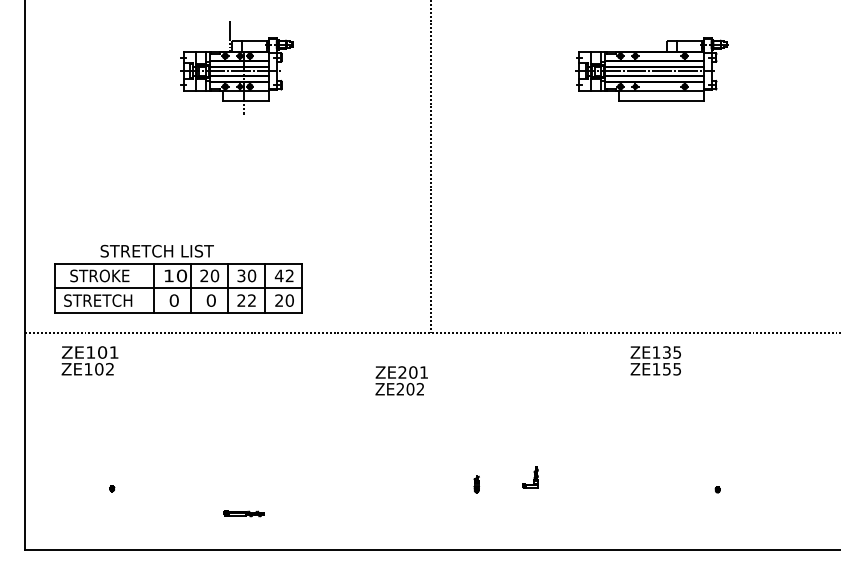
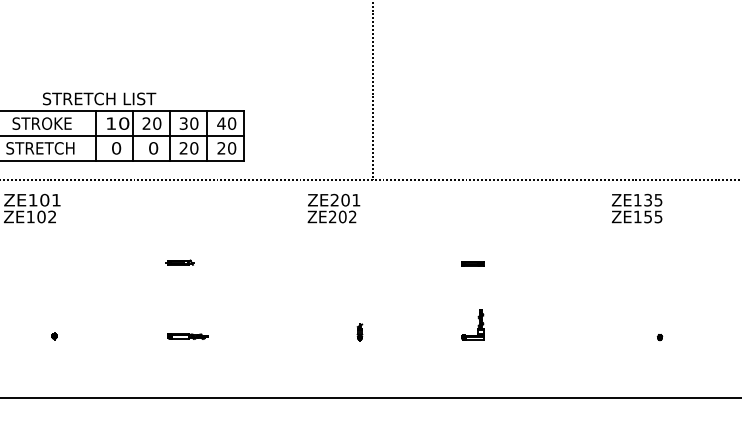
text: (289, 275) -> (231, 123), 42 -> 40
text: (252, 300) -> (194, 148), 22 -> 20
text: (655, 360) -> (636, 208), moved
text: (401, 380) -> (333, 208), moved
part: (237, 414) -> (179, 262), added
part: (529, 415) -> (471, 263), added
part: (530, 477) -> (472, 325), size x1.43
part: (476, 484) -> (359, 332), moved
part: (243, 513) -> (186, 336), moved

